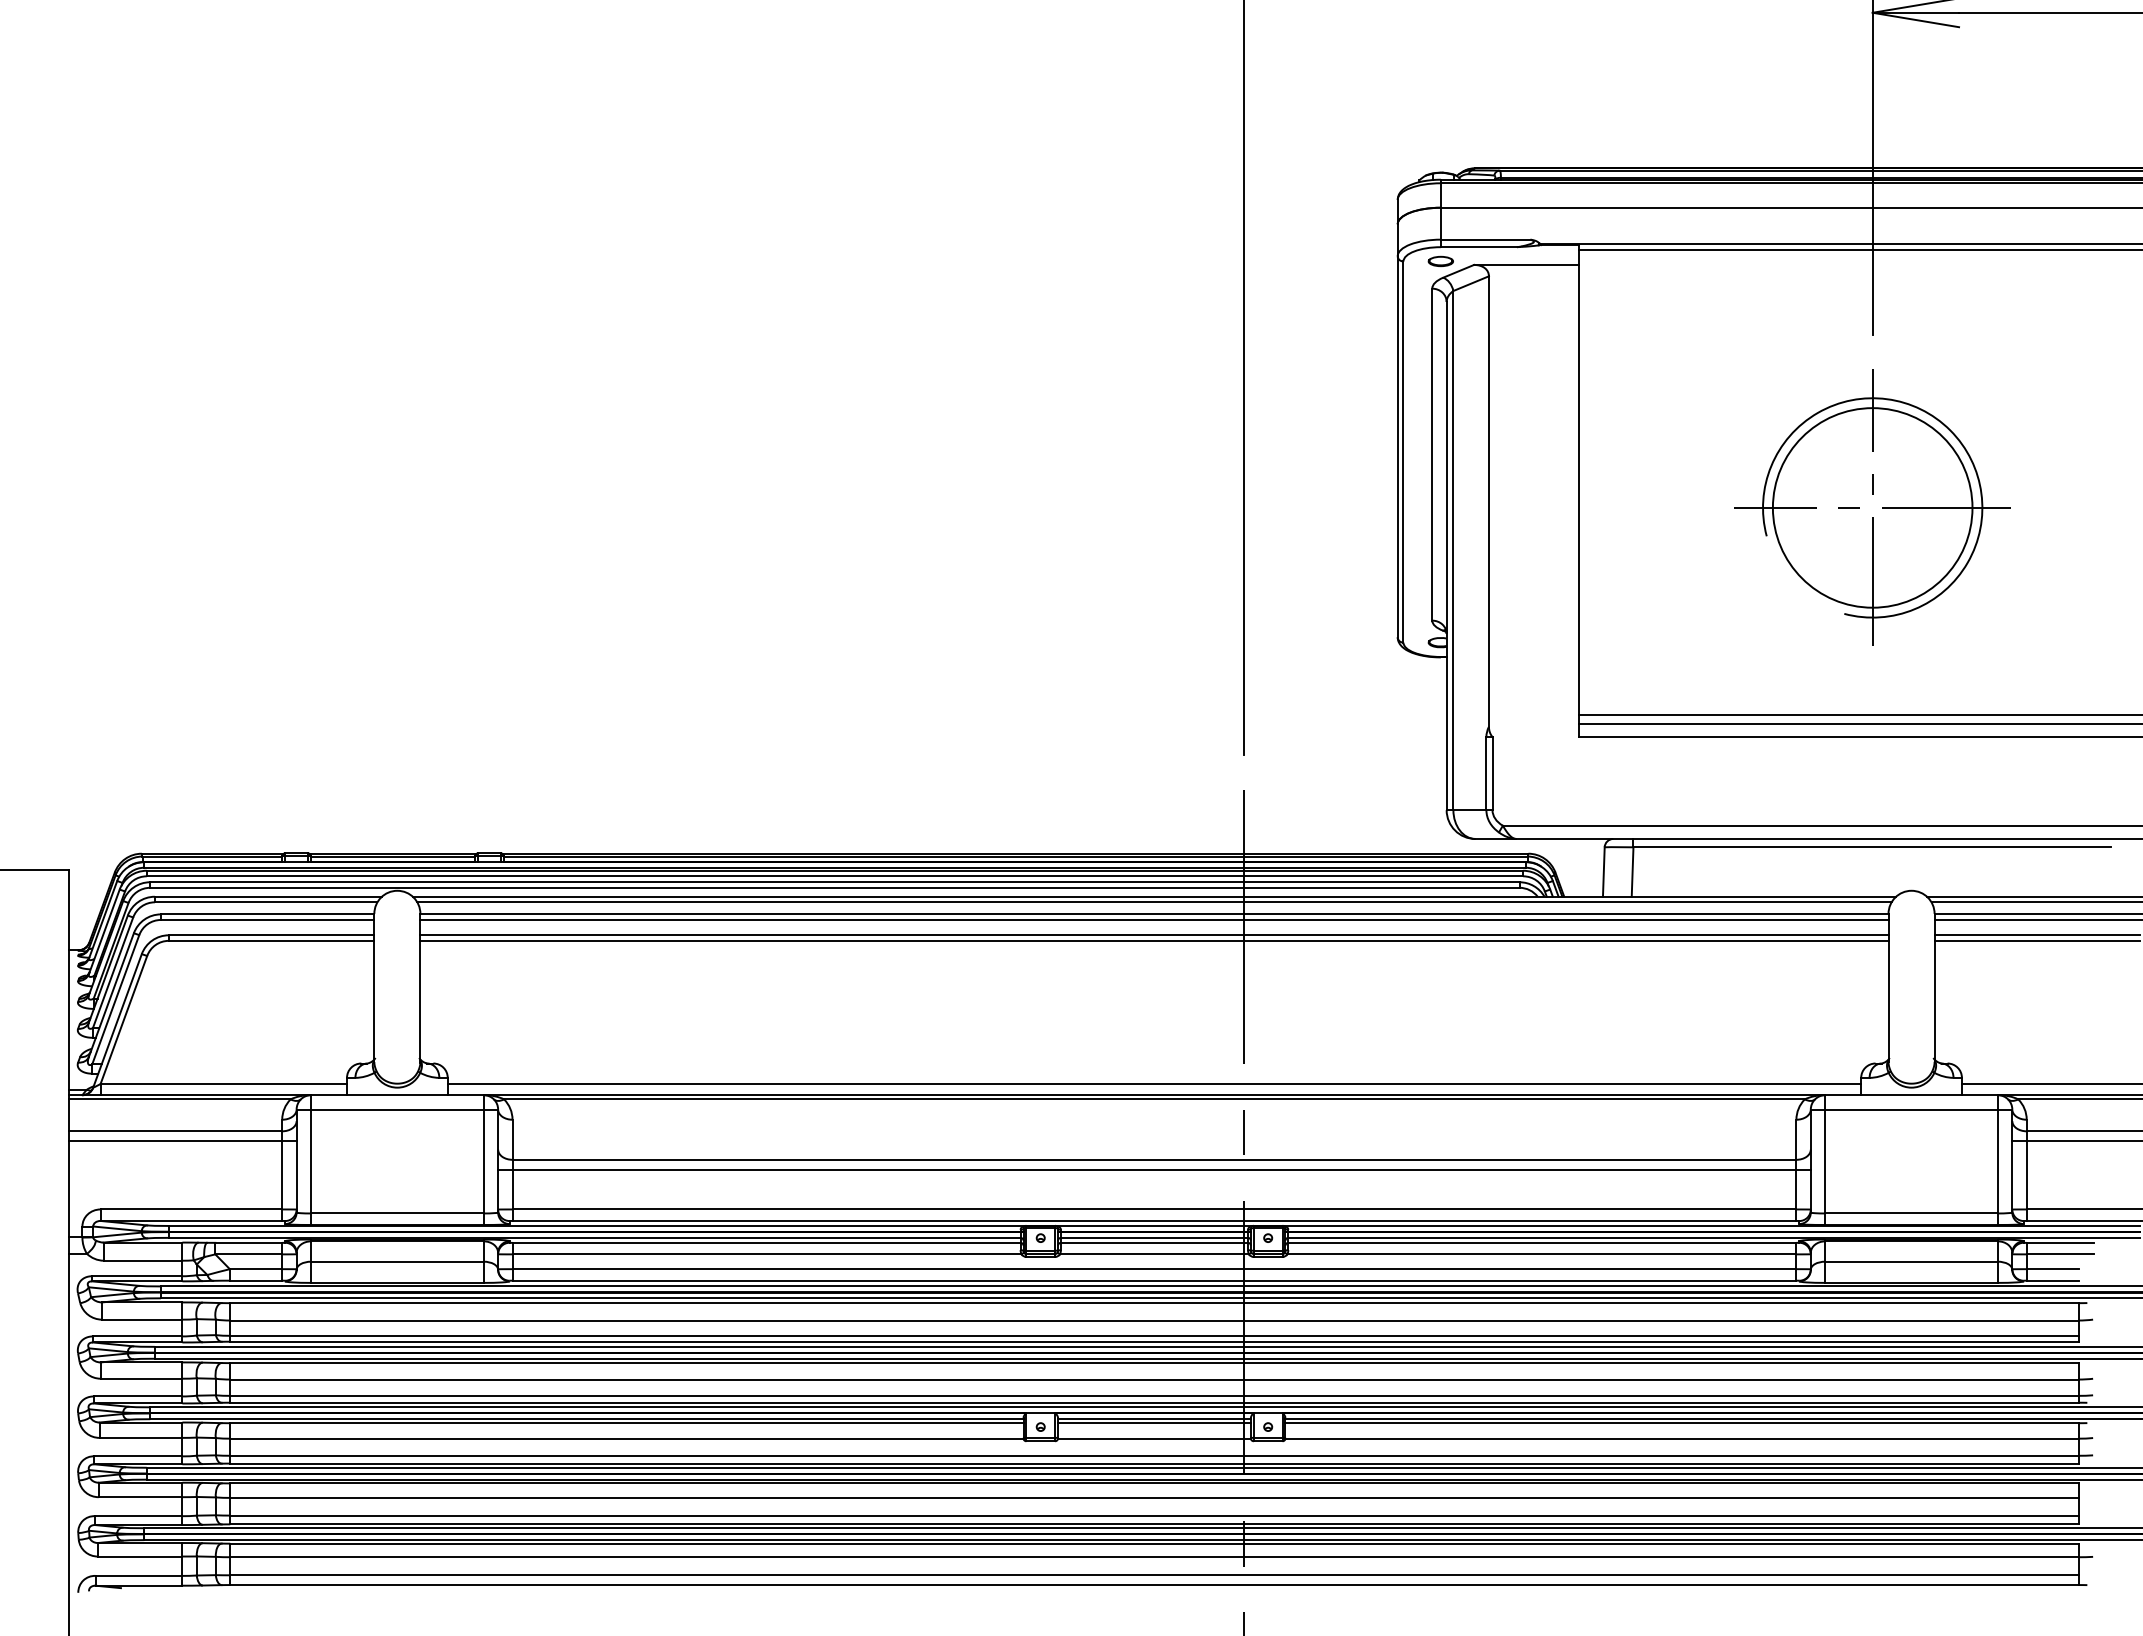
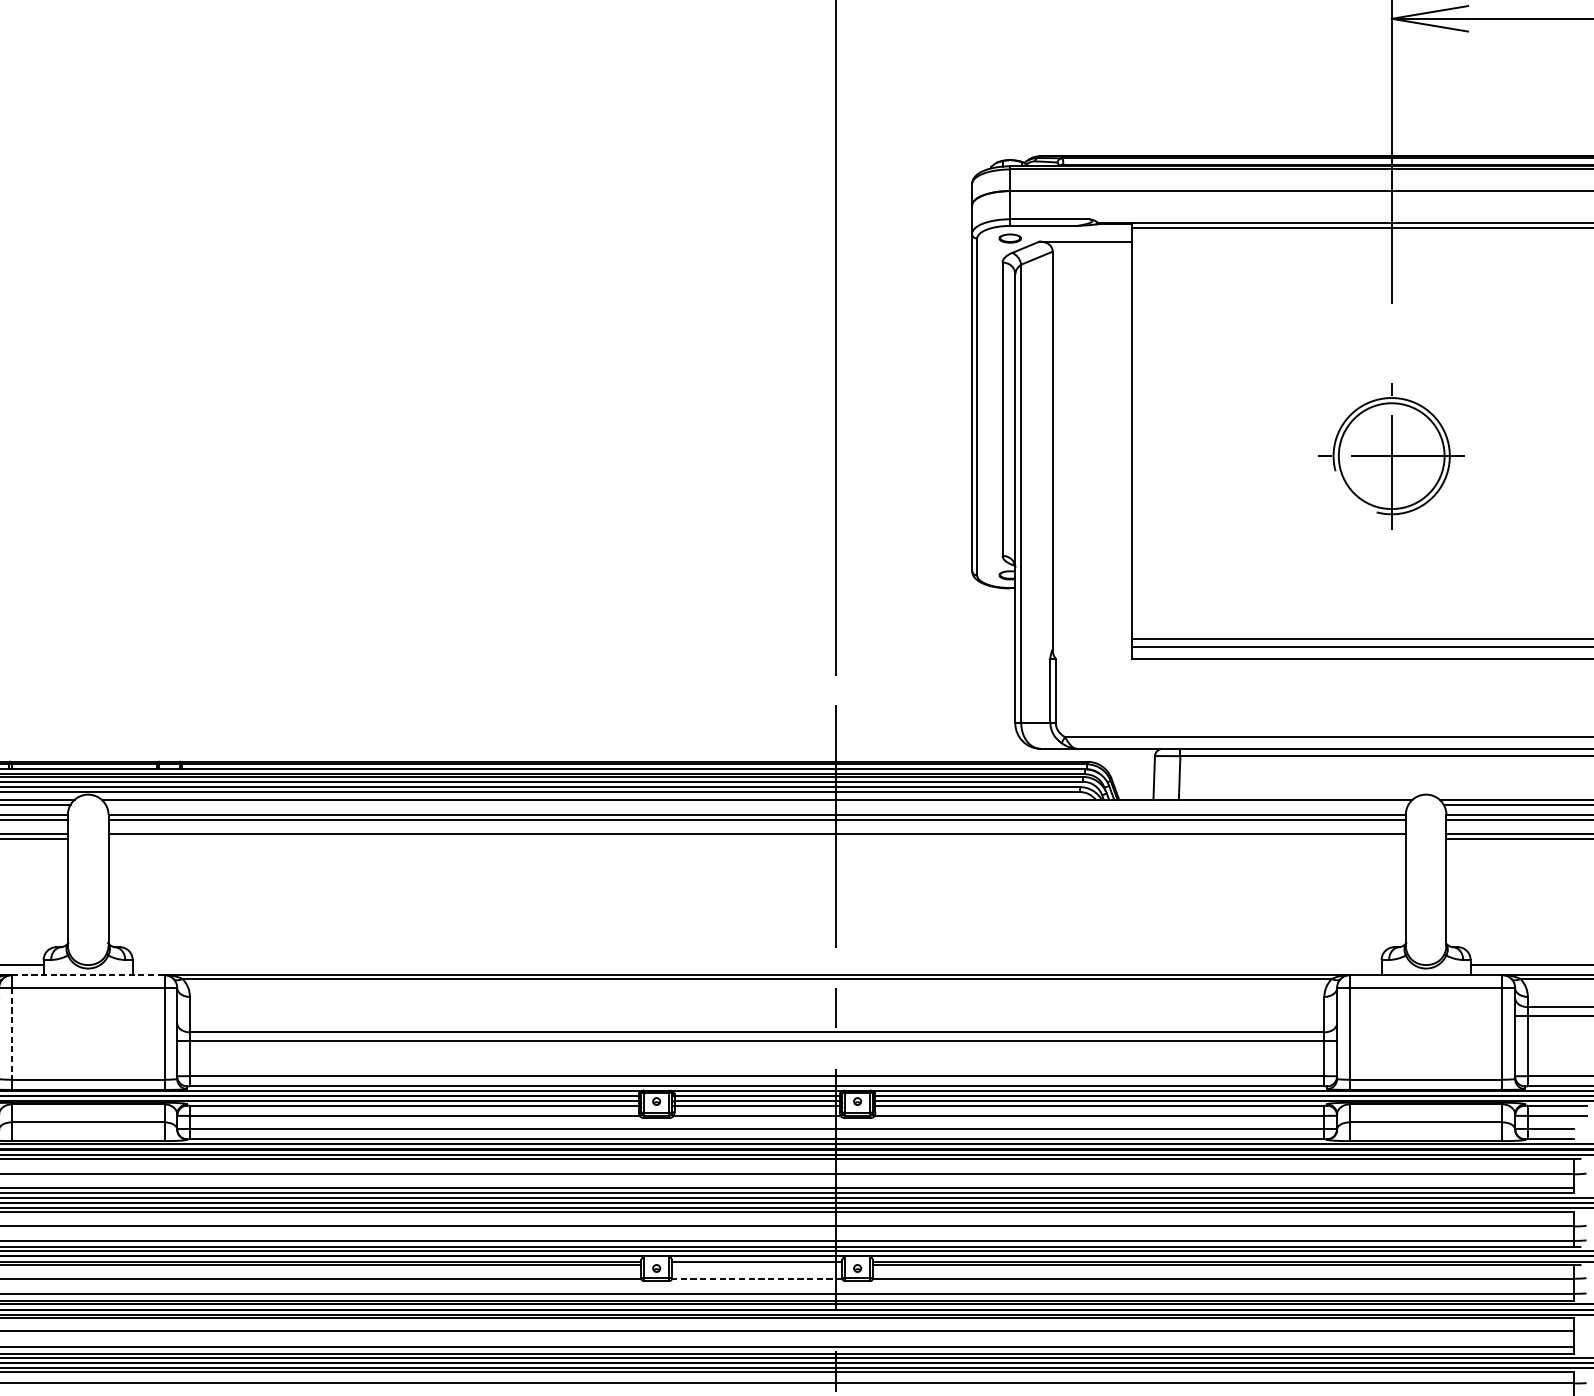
part: (1872, 507) -> (1391, 455), size x0.6
line: (1154, 902) -> (757, 804), removed
line: (1154, 940) -> (757, 838), removed
line: (1154, 1084) -> (757, 965), removed
line: (397, 1095) -> (88, 975), solid -> dashed
line: (311, 1161) -> (12, 1033), solid -> dashed
line: (1154, 1423) -> (757, 1265), removed
line: (1153, 1438) -> (756, 1278), solid -> dashed

